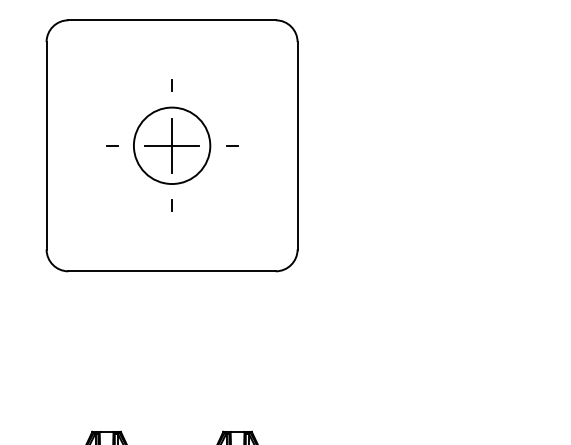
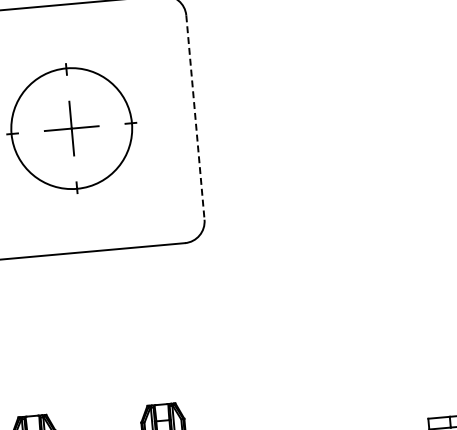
circle: (171, 145) -> (71, 128), size x1.6
line: (297, 145) -> (195, 117), solid -> dashed

